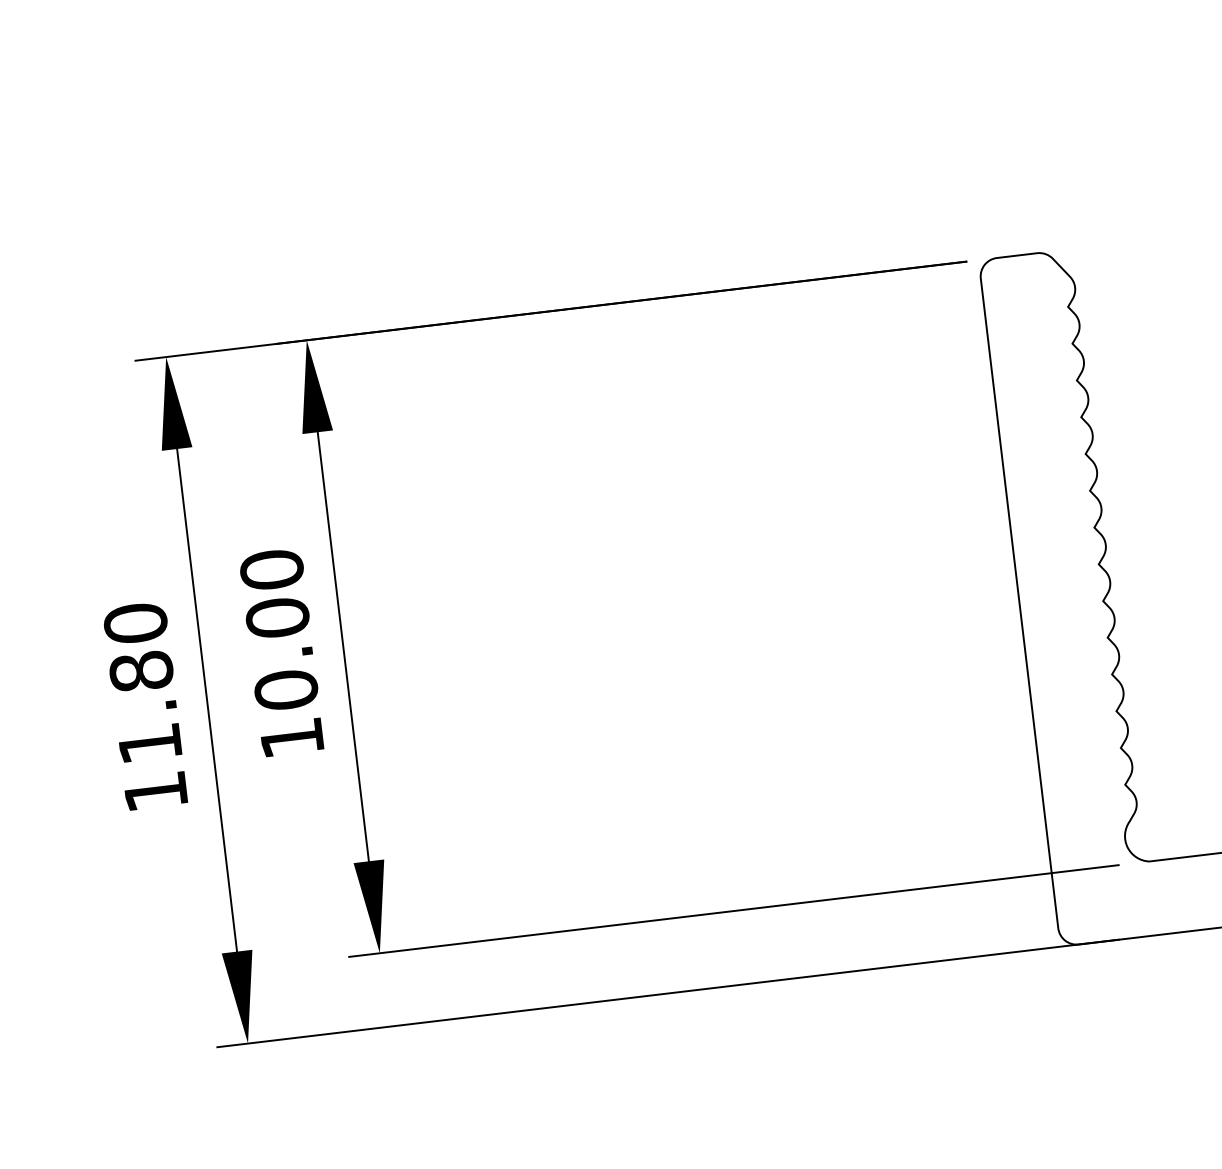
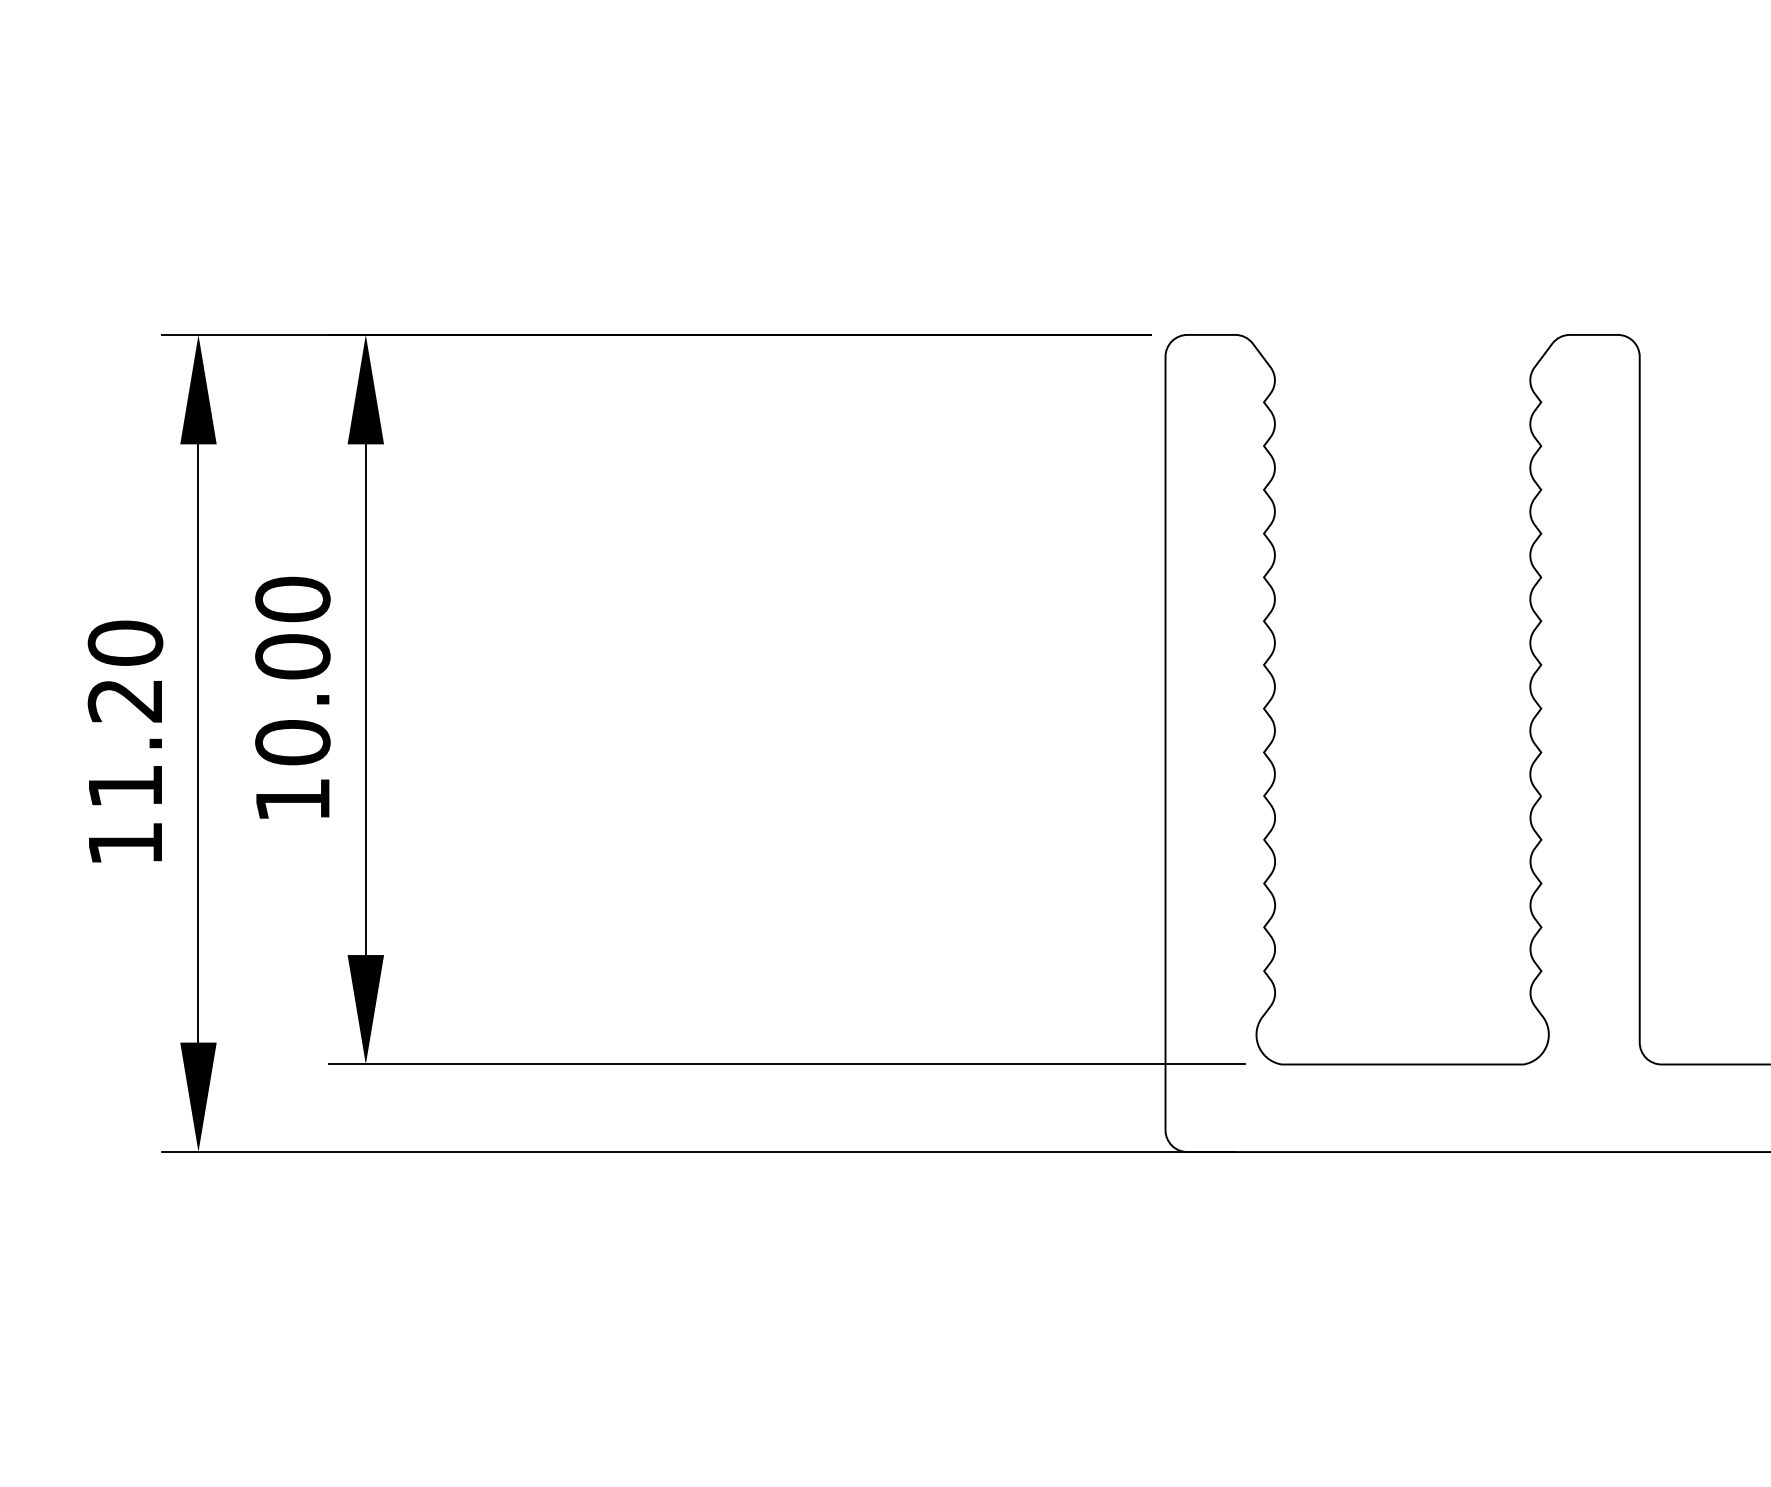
text: (141, 671) -> (125, 700), 11.80 -> 11.20

